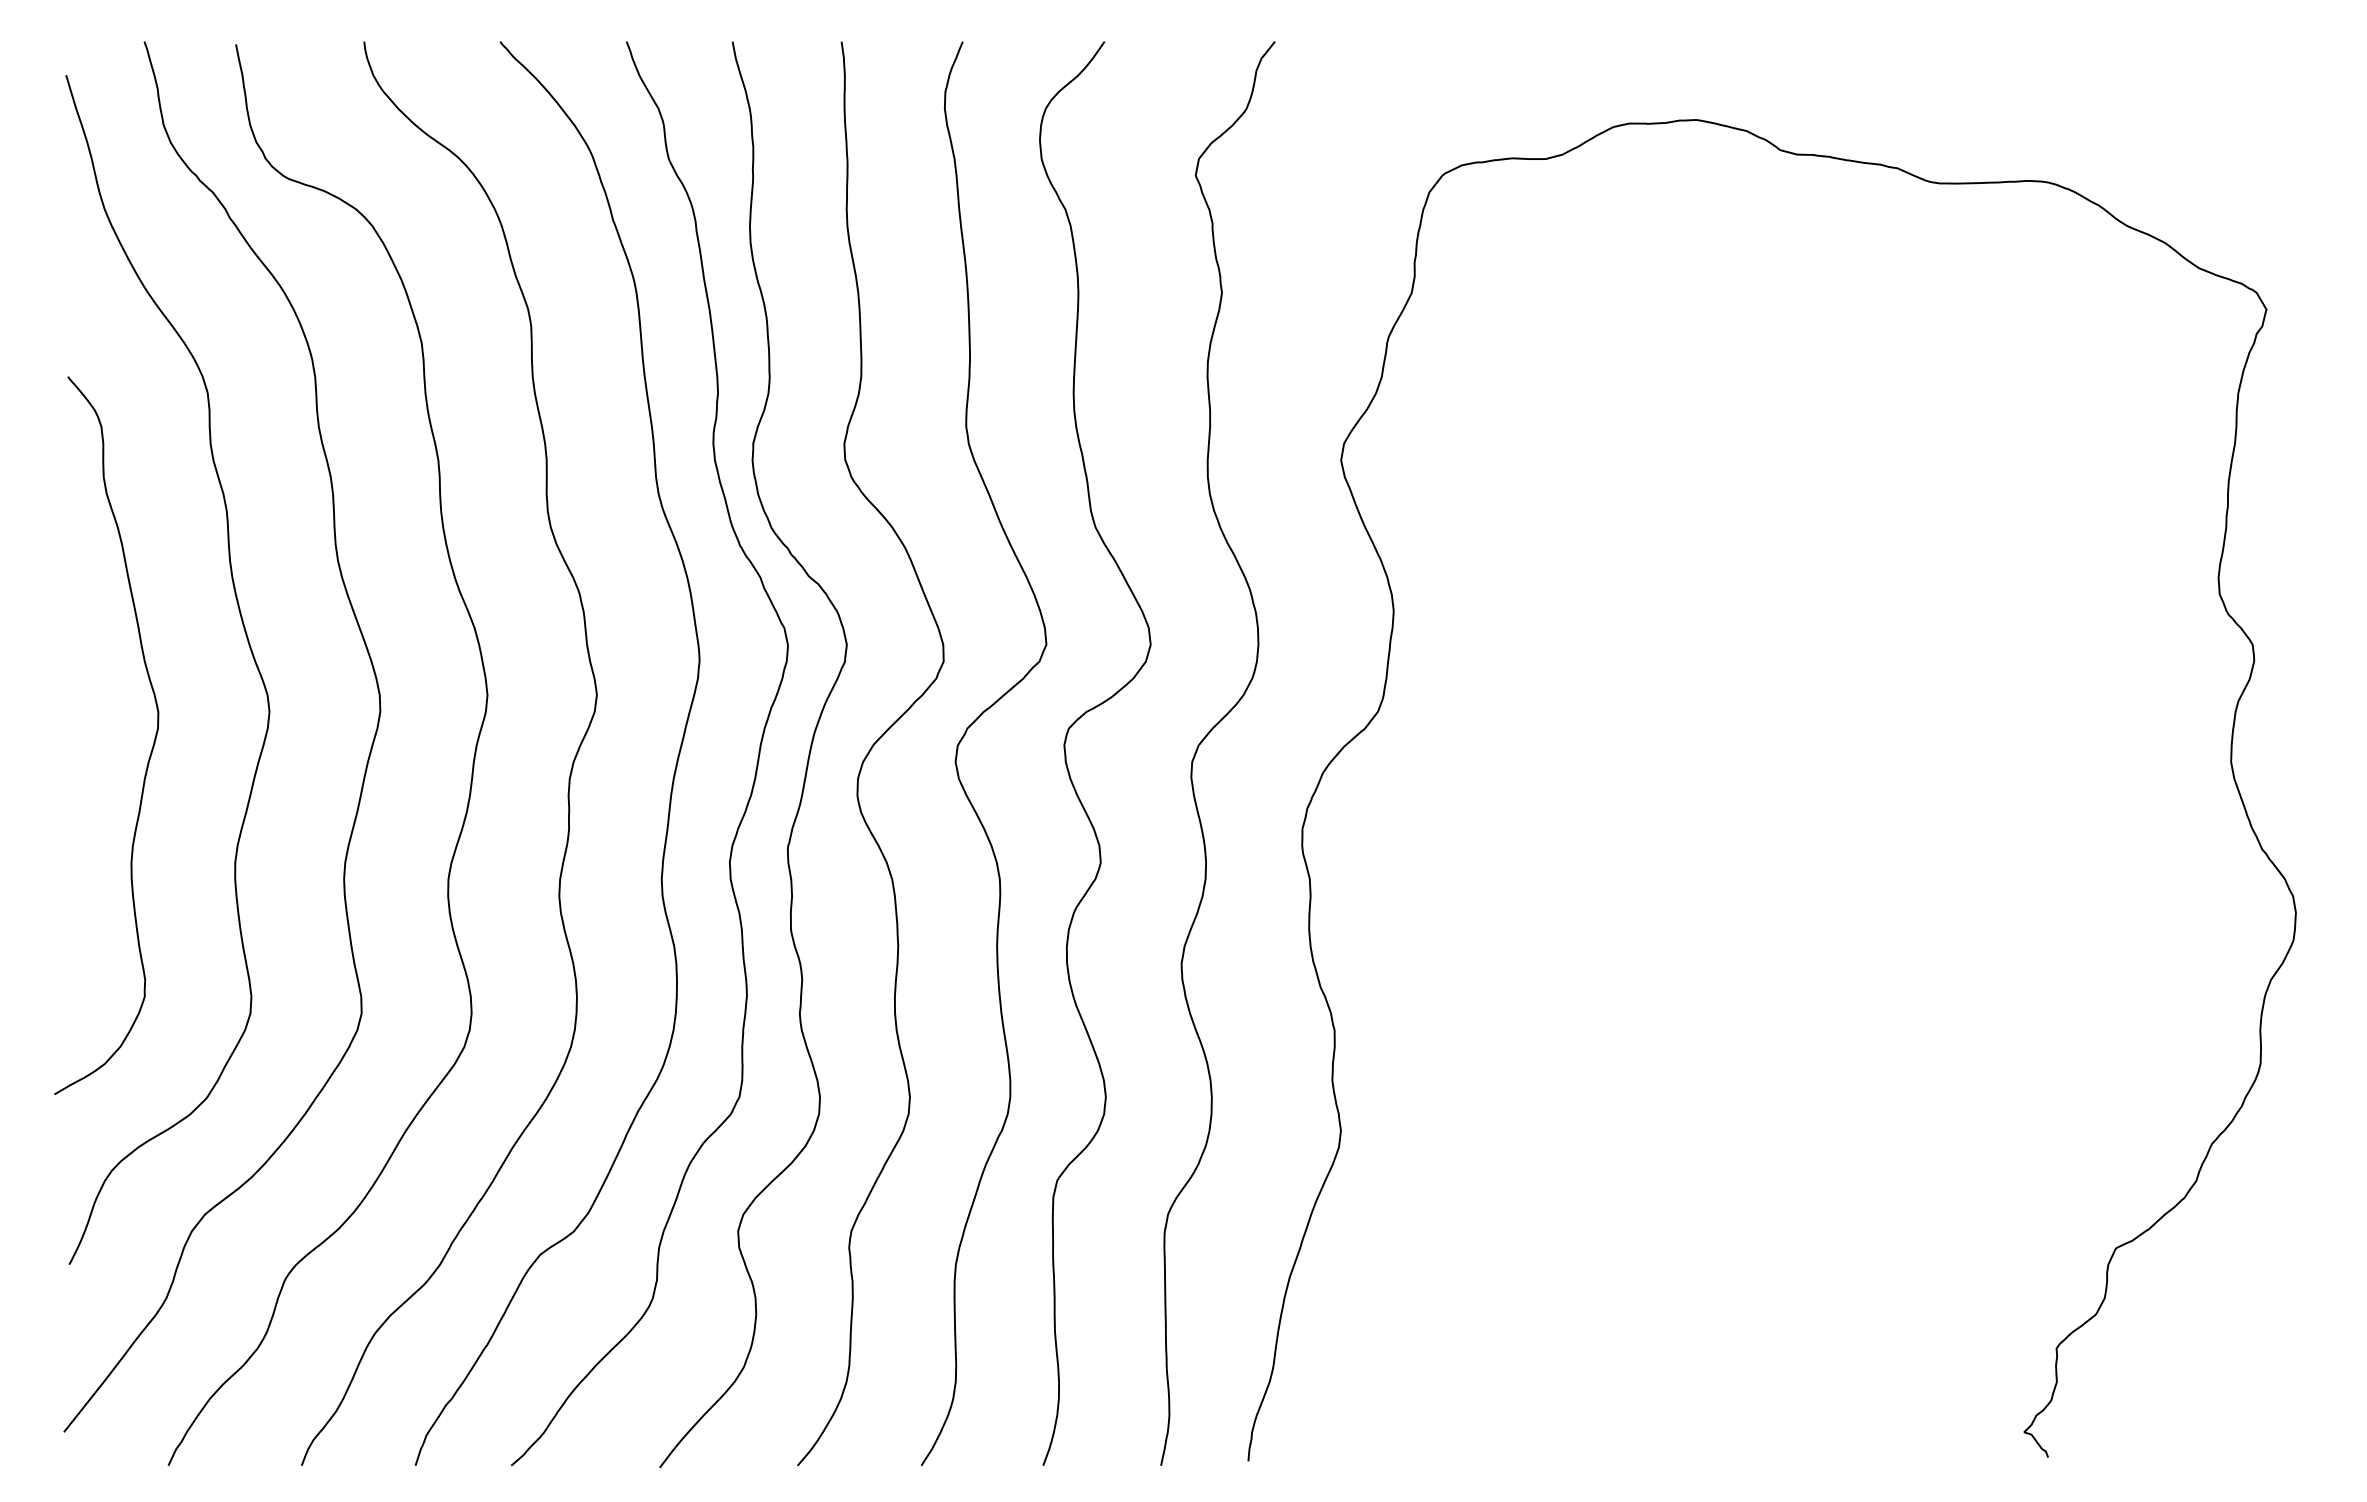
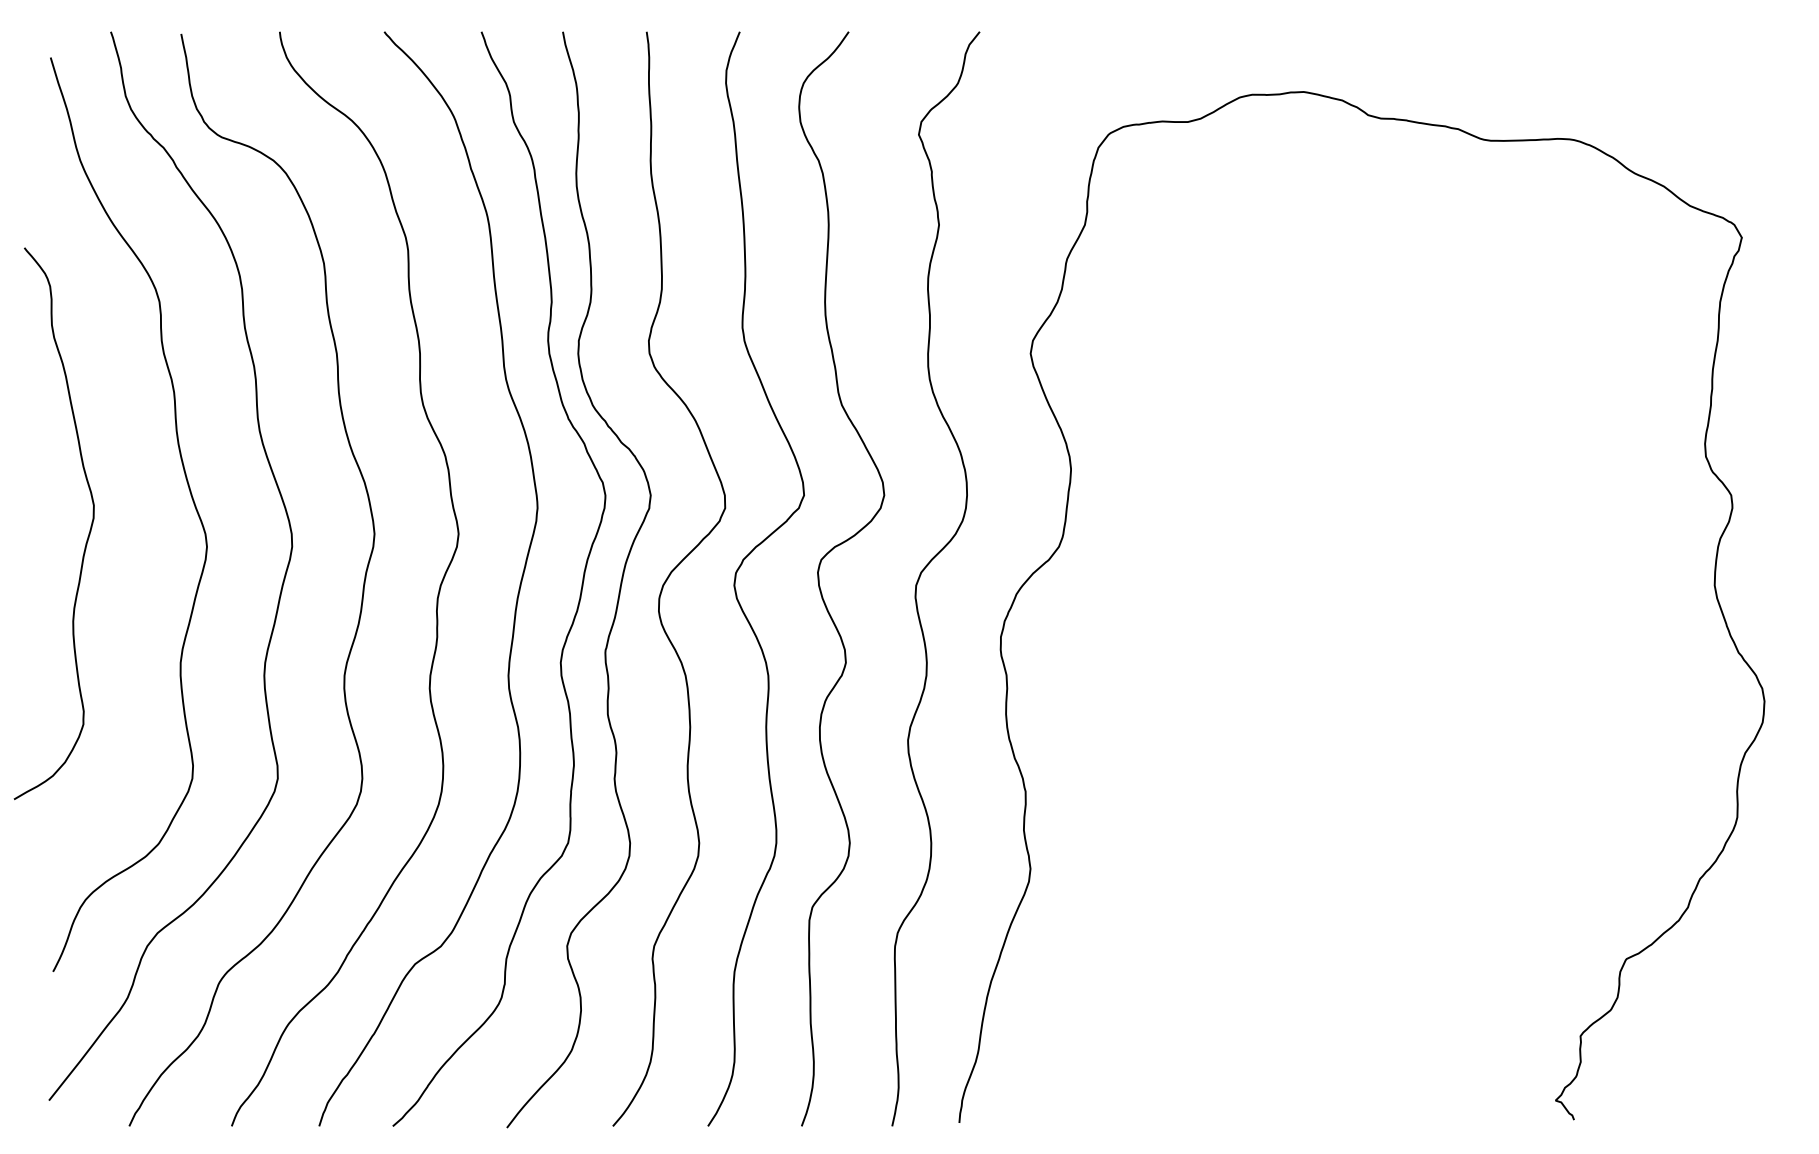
curve: (151, 748) -> (88, 533), moved

